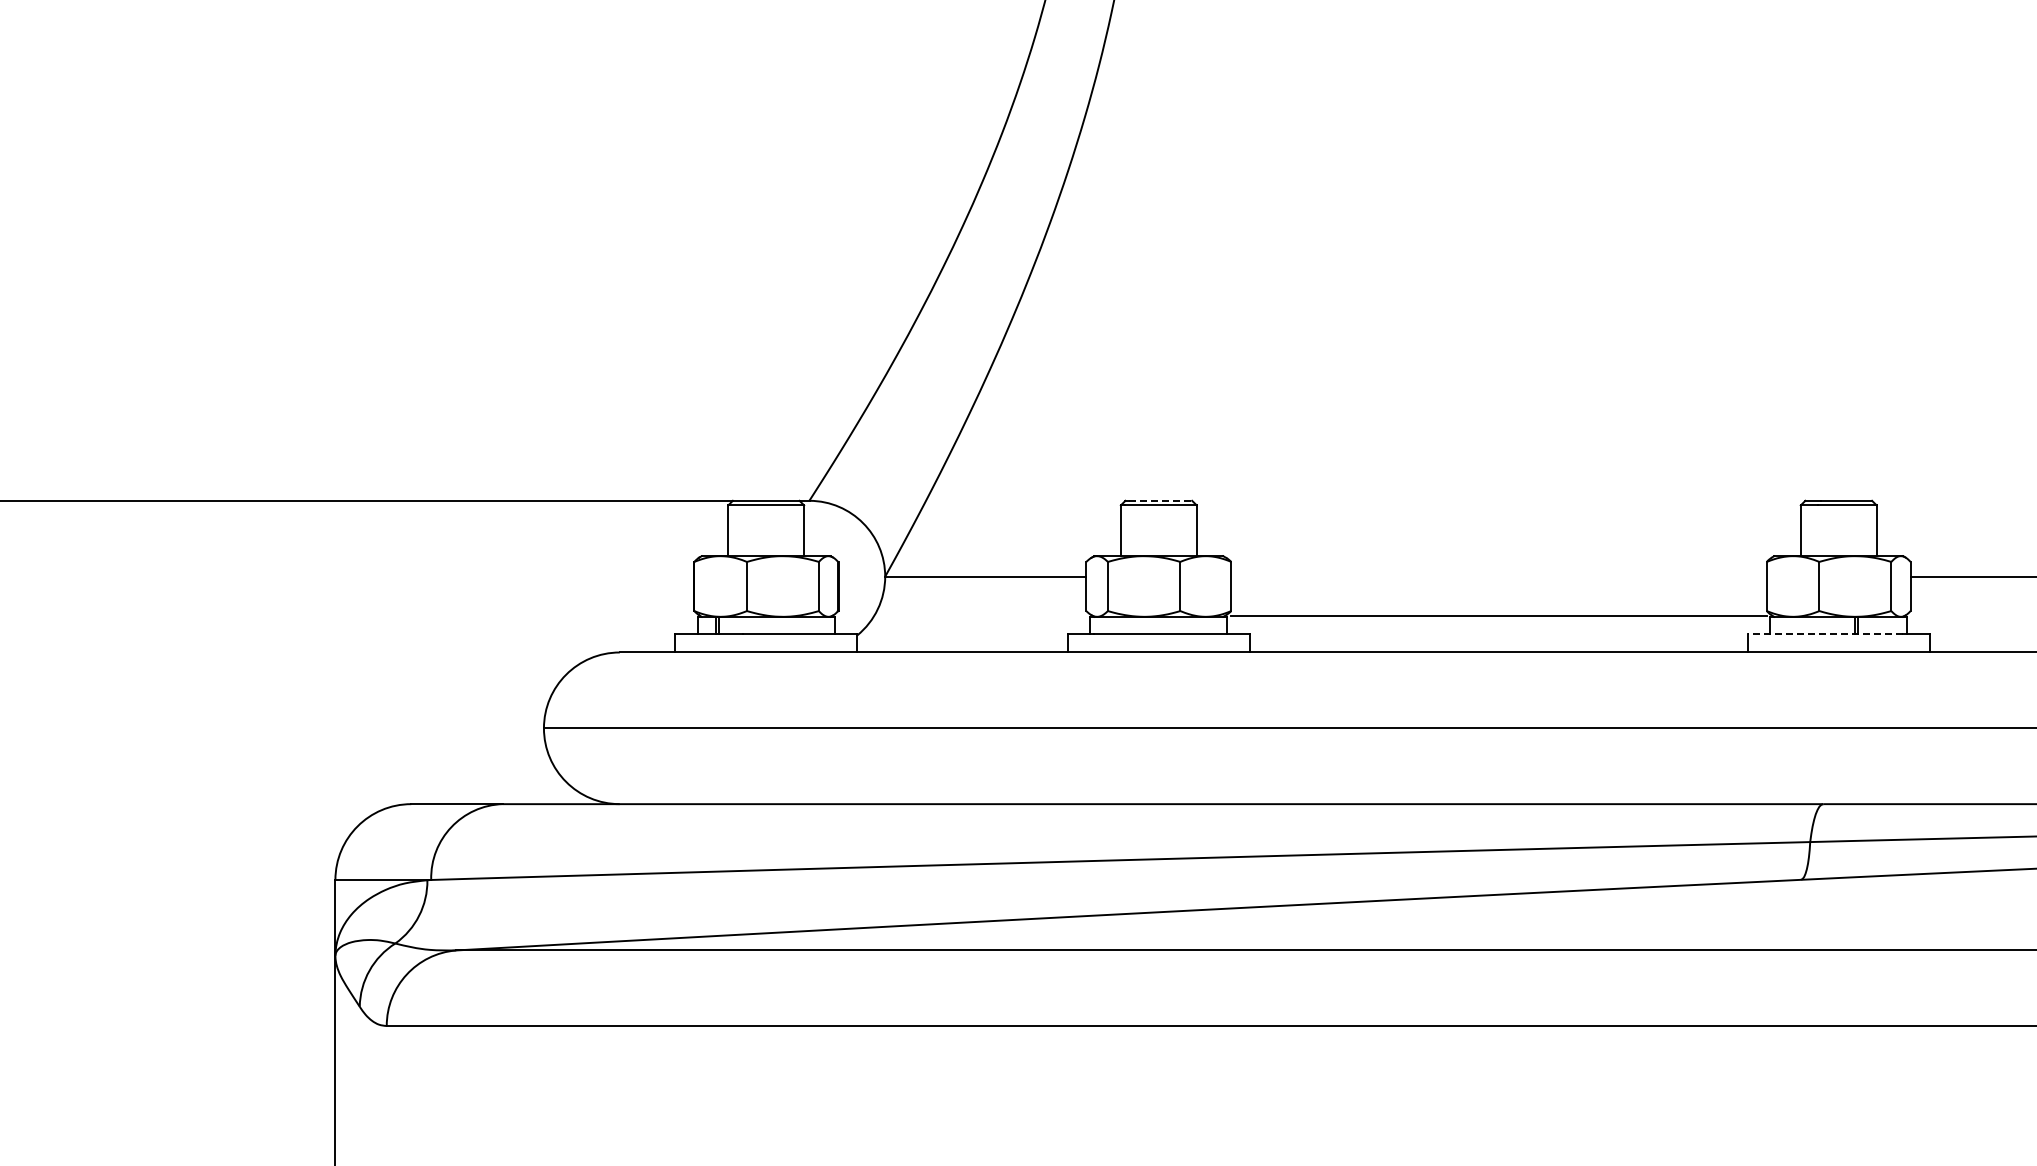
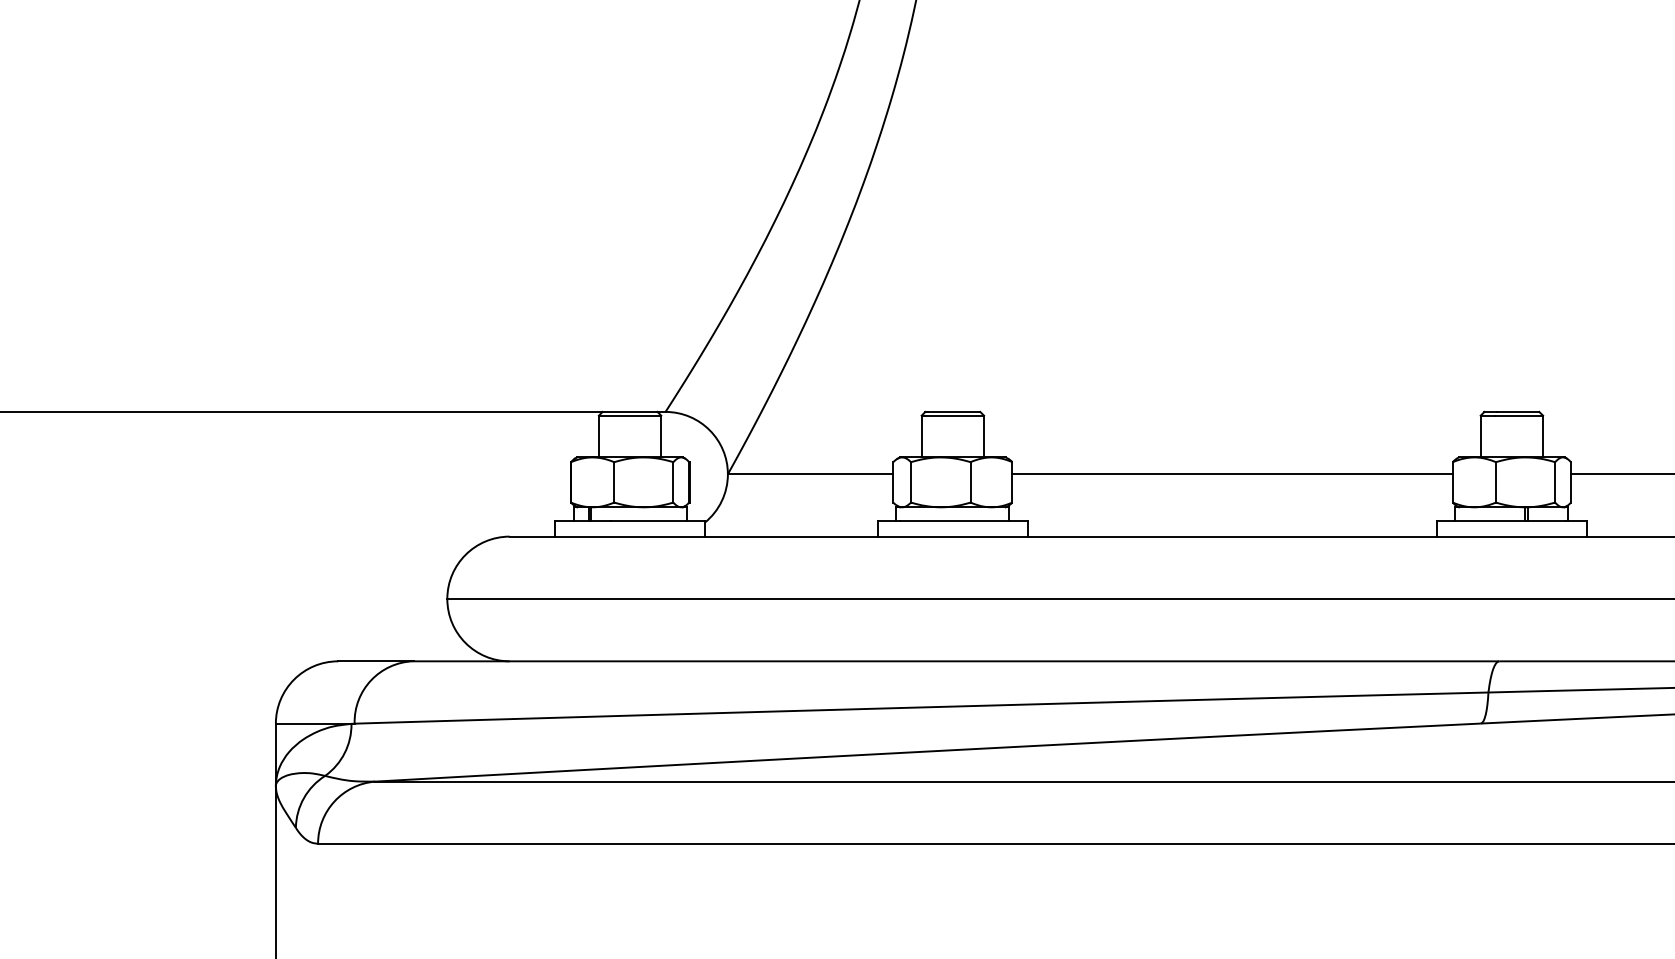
line: (1160, 500) -> (954, 411), dashed -> solid
line: (1498, 615) -> (1232, 474), moved
line: (1825, 633) -> (1501, 521), dashed -> solid

